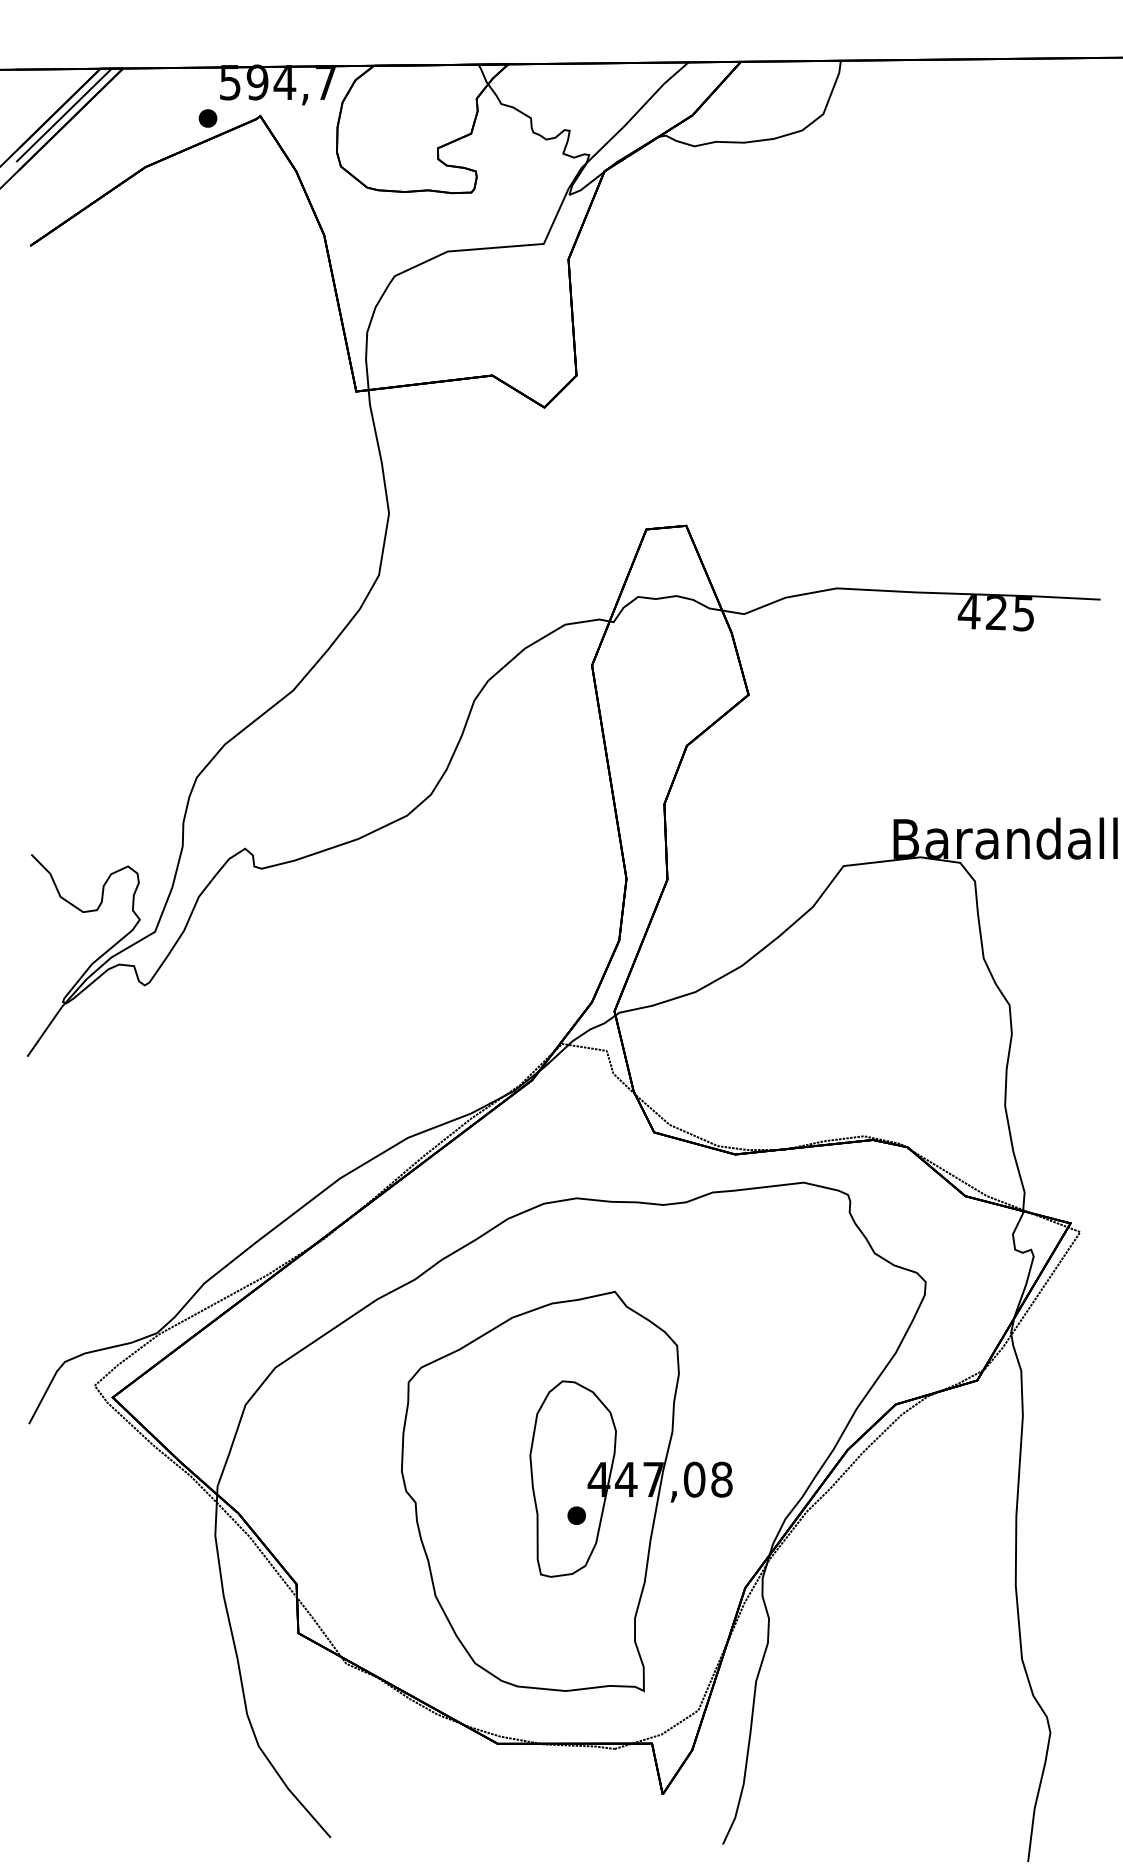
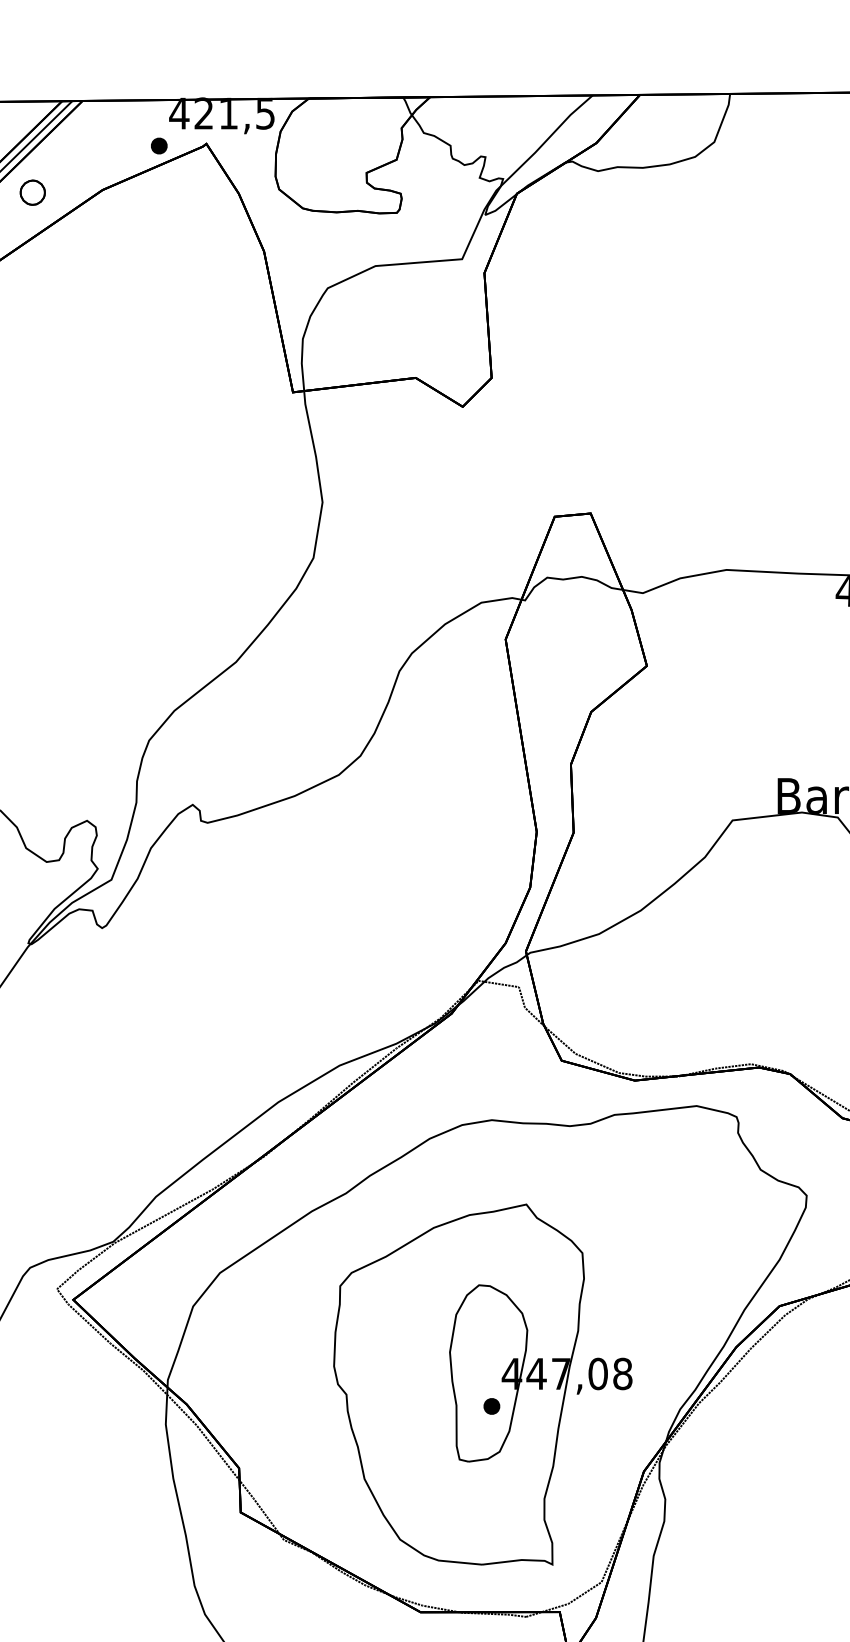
text: (276, 82) -> (221, 113), 594,7 -> 421,5
part: (67, 169) -> (32, 192), added

